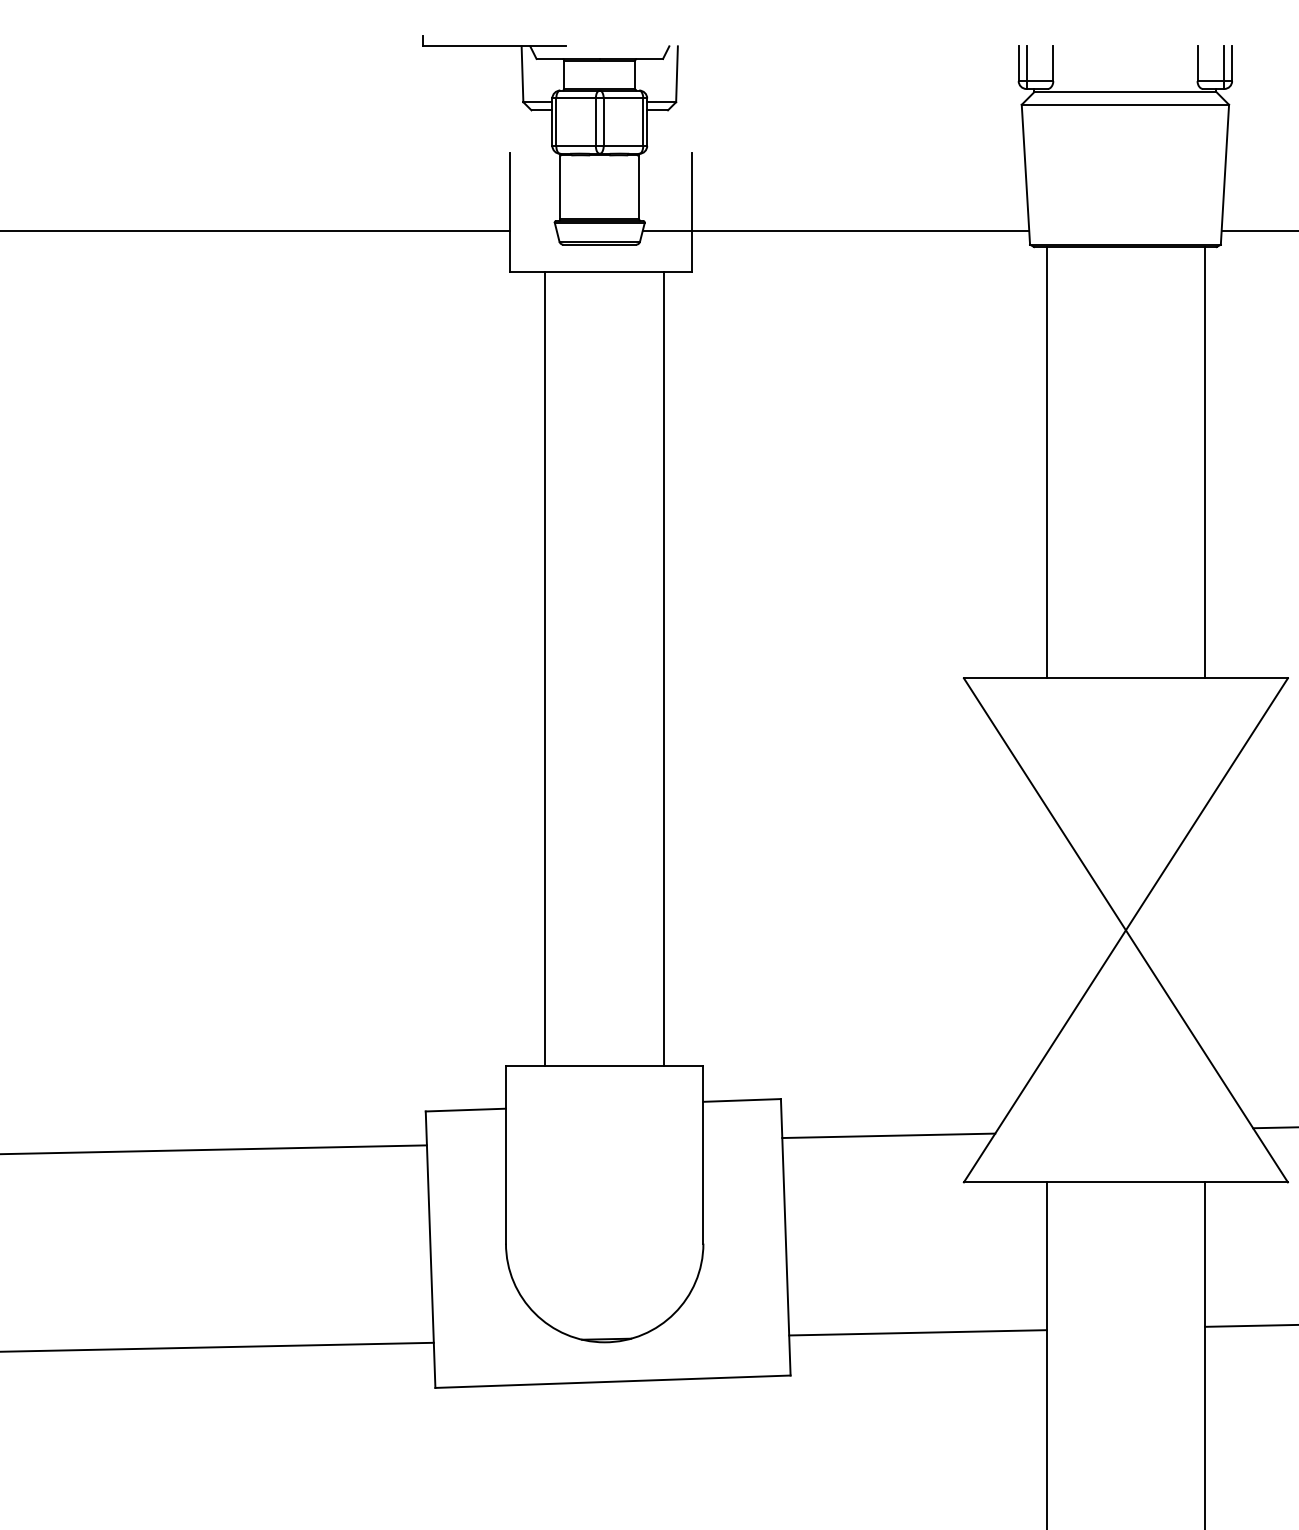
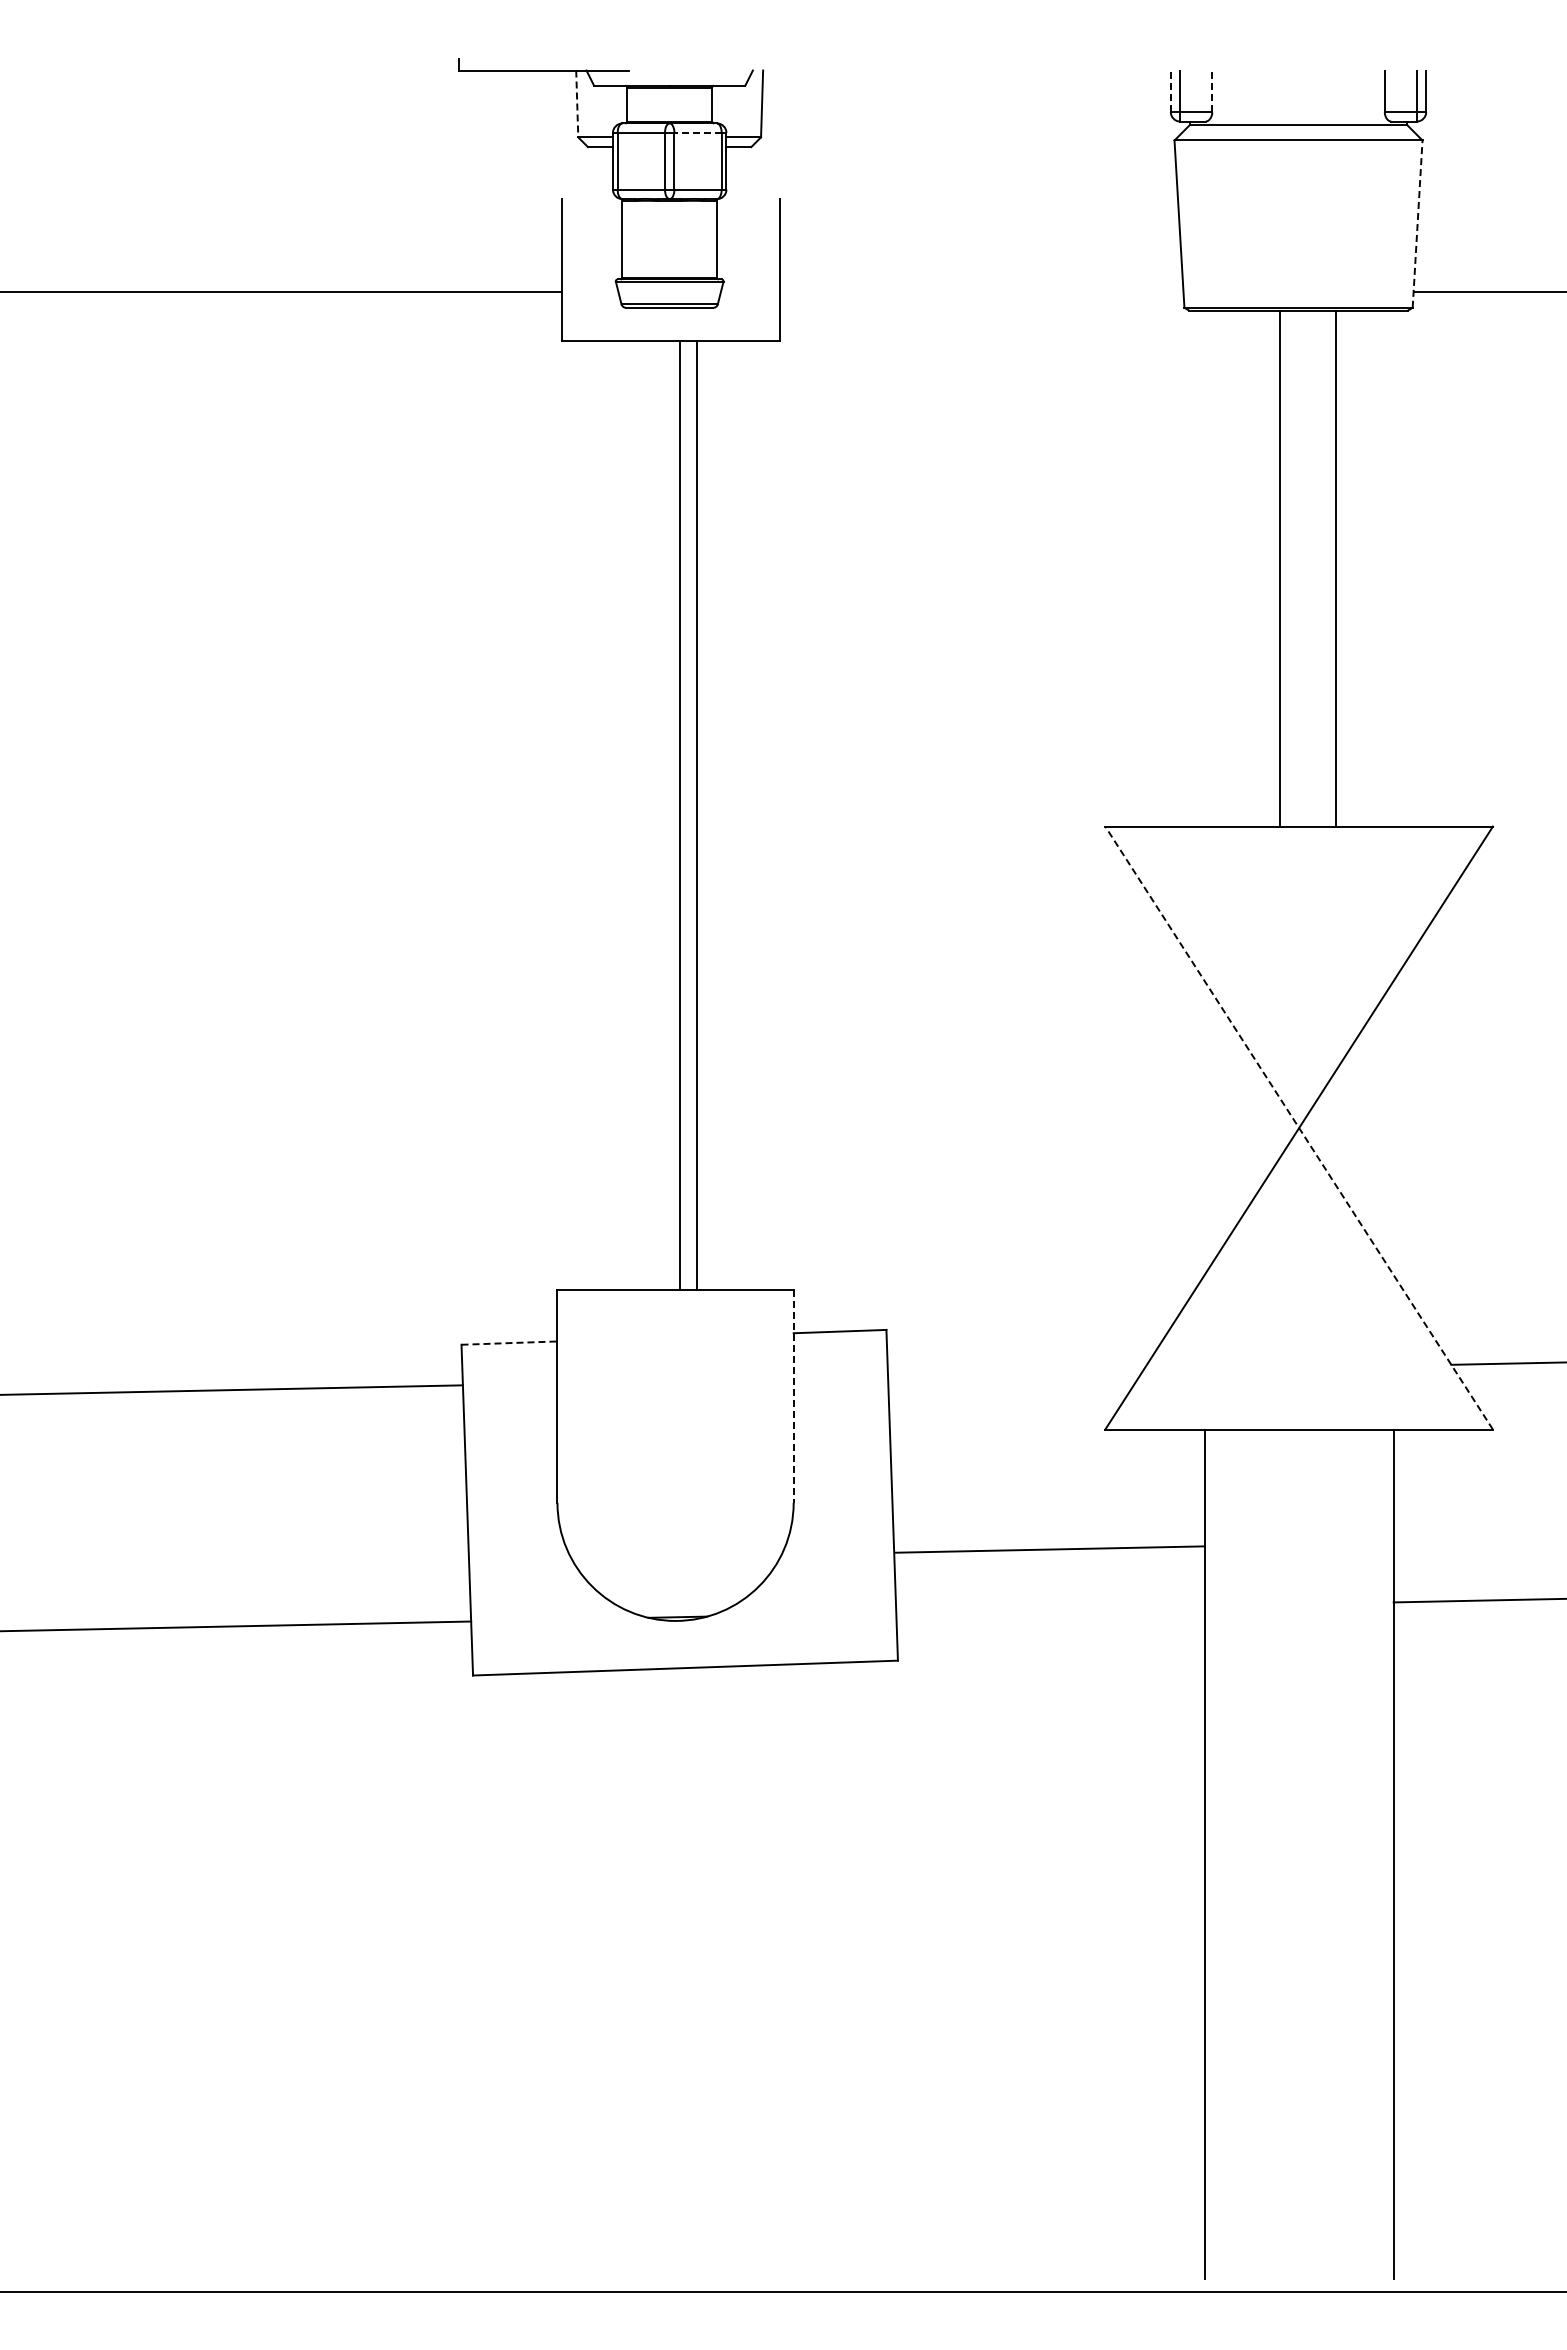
line: (1018, 63) -> (1170, 91), solid -> dashed
line: (1053, 63) -> (1212, 91), solid -> dashed
line: (522, 74) -> (577, 104), solid -> dashed
line: (623, 98) -> (698, 132), solid -> dashed
line: (1224, 175) -> (1417, 224), solid -> dashed
line: (835, 231) -> (951, 291), removed
line: (1046, 462) -> (1279, 568), moved
line: (1204, 462) -> (1335, 568), moved
line: (545, 669) -> (696, 815), moved
line: (663, 669) -> (680, 815), moved
line: (1125, 929) -> (1298, 1127), solid -> dashed
line: (465, 1110) -> (509, 1343), solid -> dashed
line: (888, 1135) -> (1015, 1373), removed
line: (703, 1154) -> (793, 1396), solid -> dashed
line: (918, 1332) -> (1049, 1549), moved

